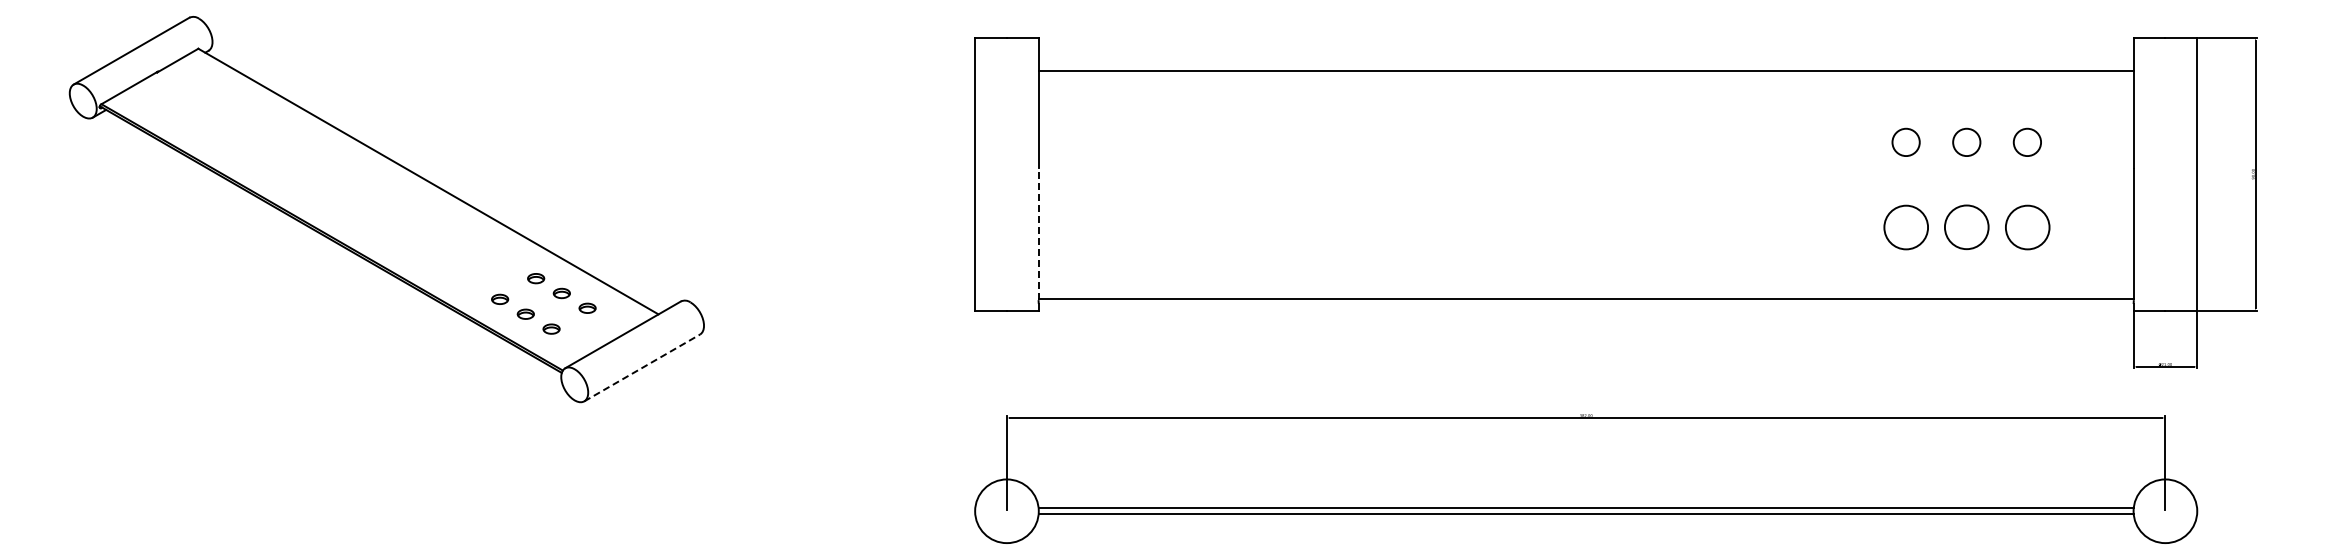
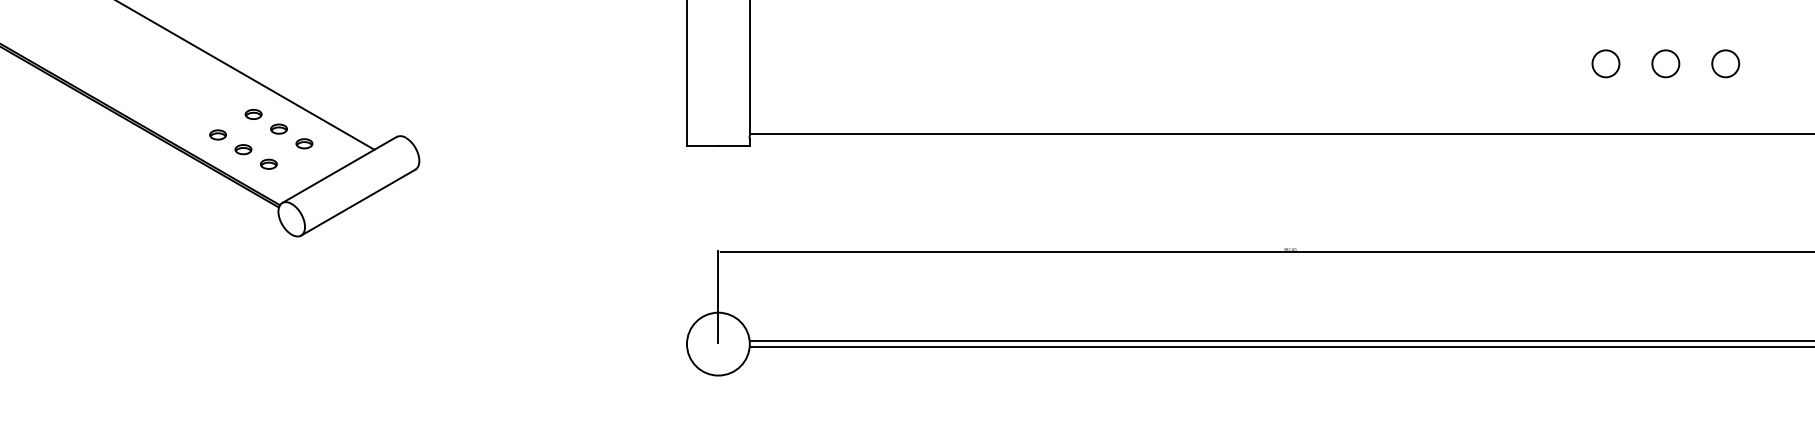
circle: (1905, 226) -> (1605, 63), size x0.62
circle: (1966, 226) -> (1665, 63), size x0.62
circle: (2026, 226) -> (1724, 63), size x0.62
line: (1038, 234) -> (749, 70), dashed -> solid
line: (642, 367) -> (358, 202), dashed -> solid

